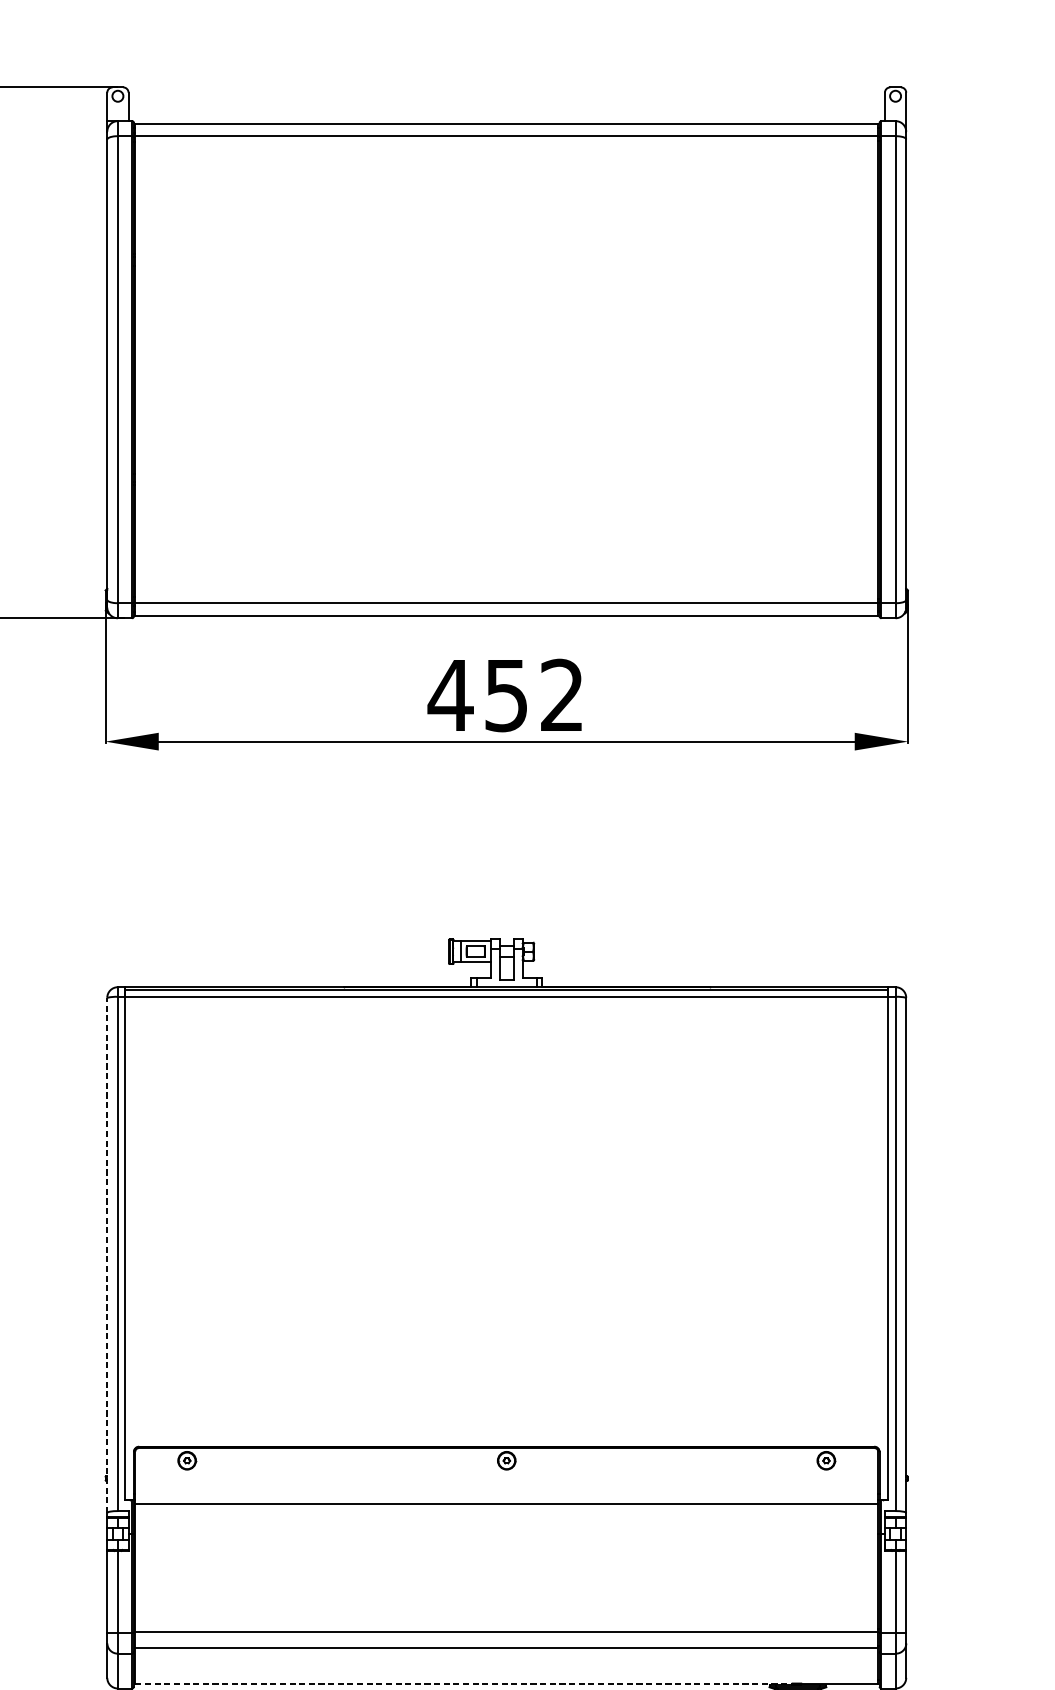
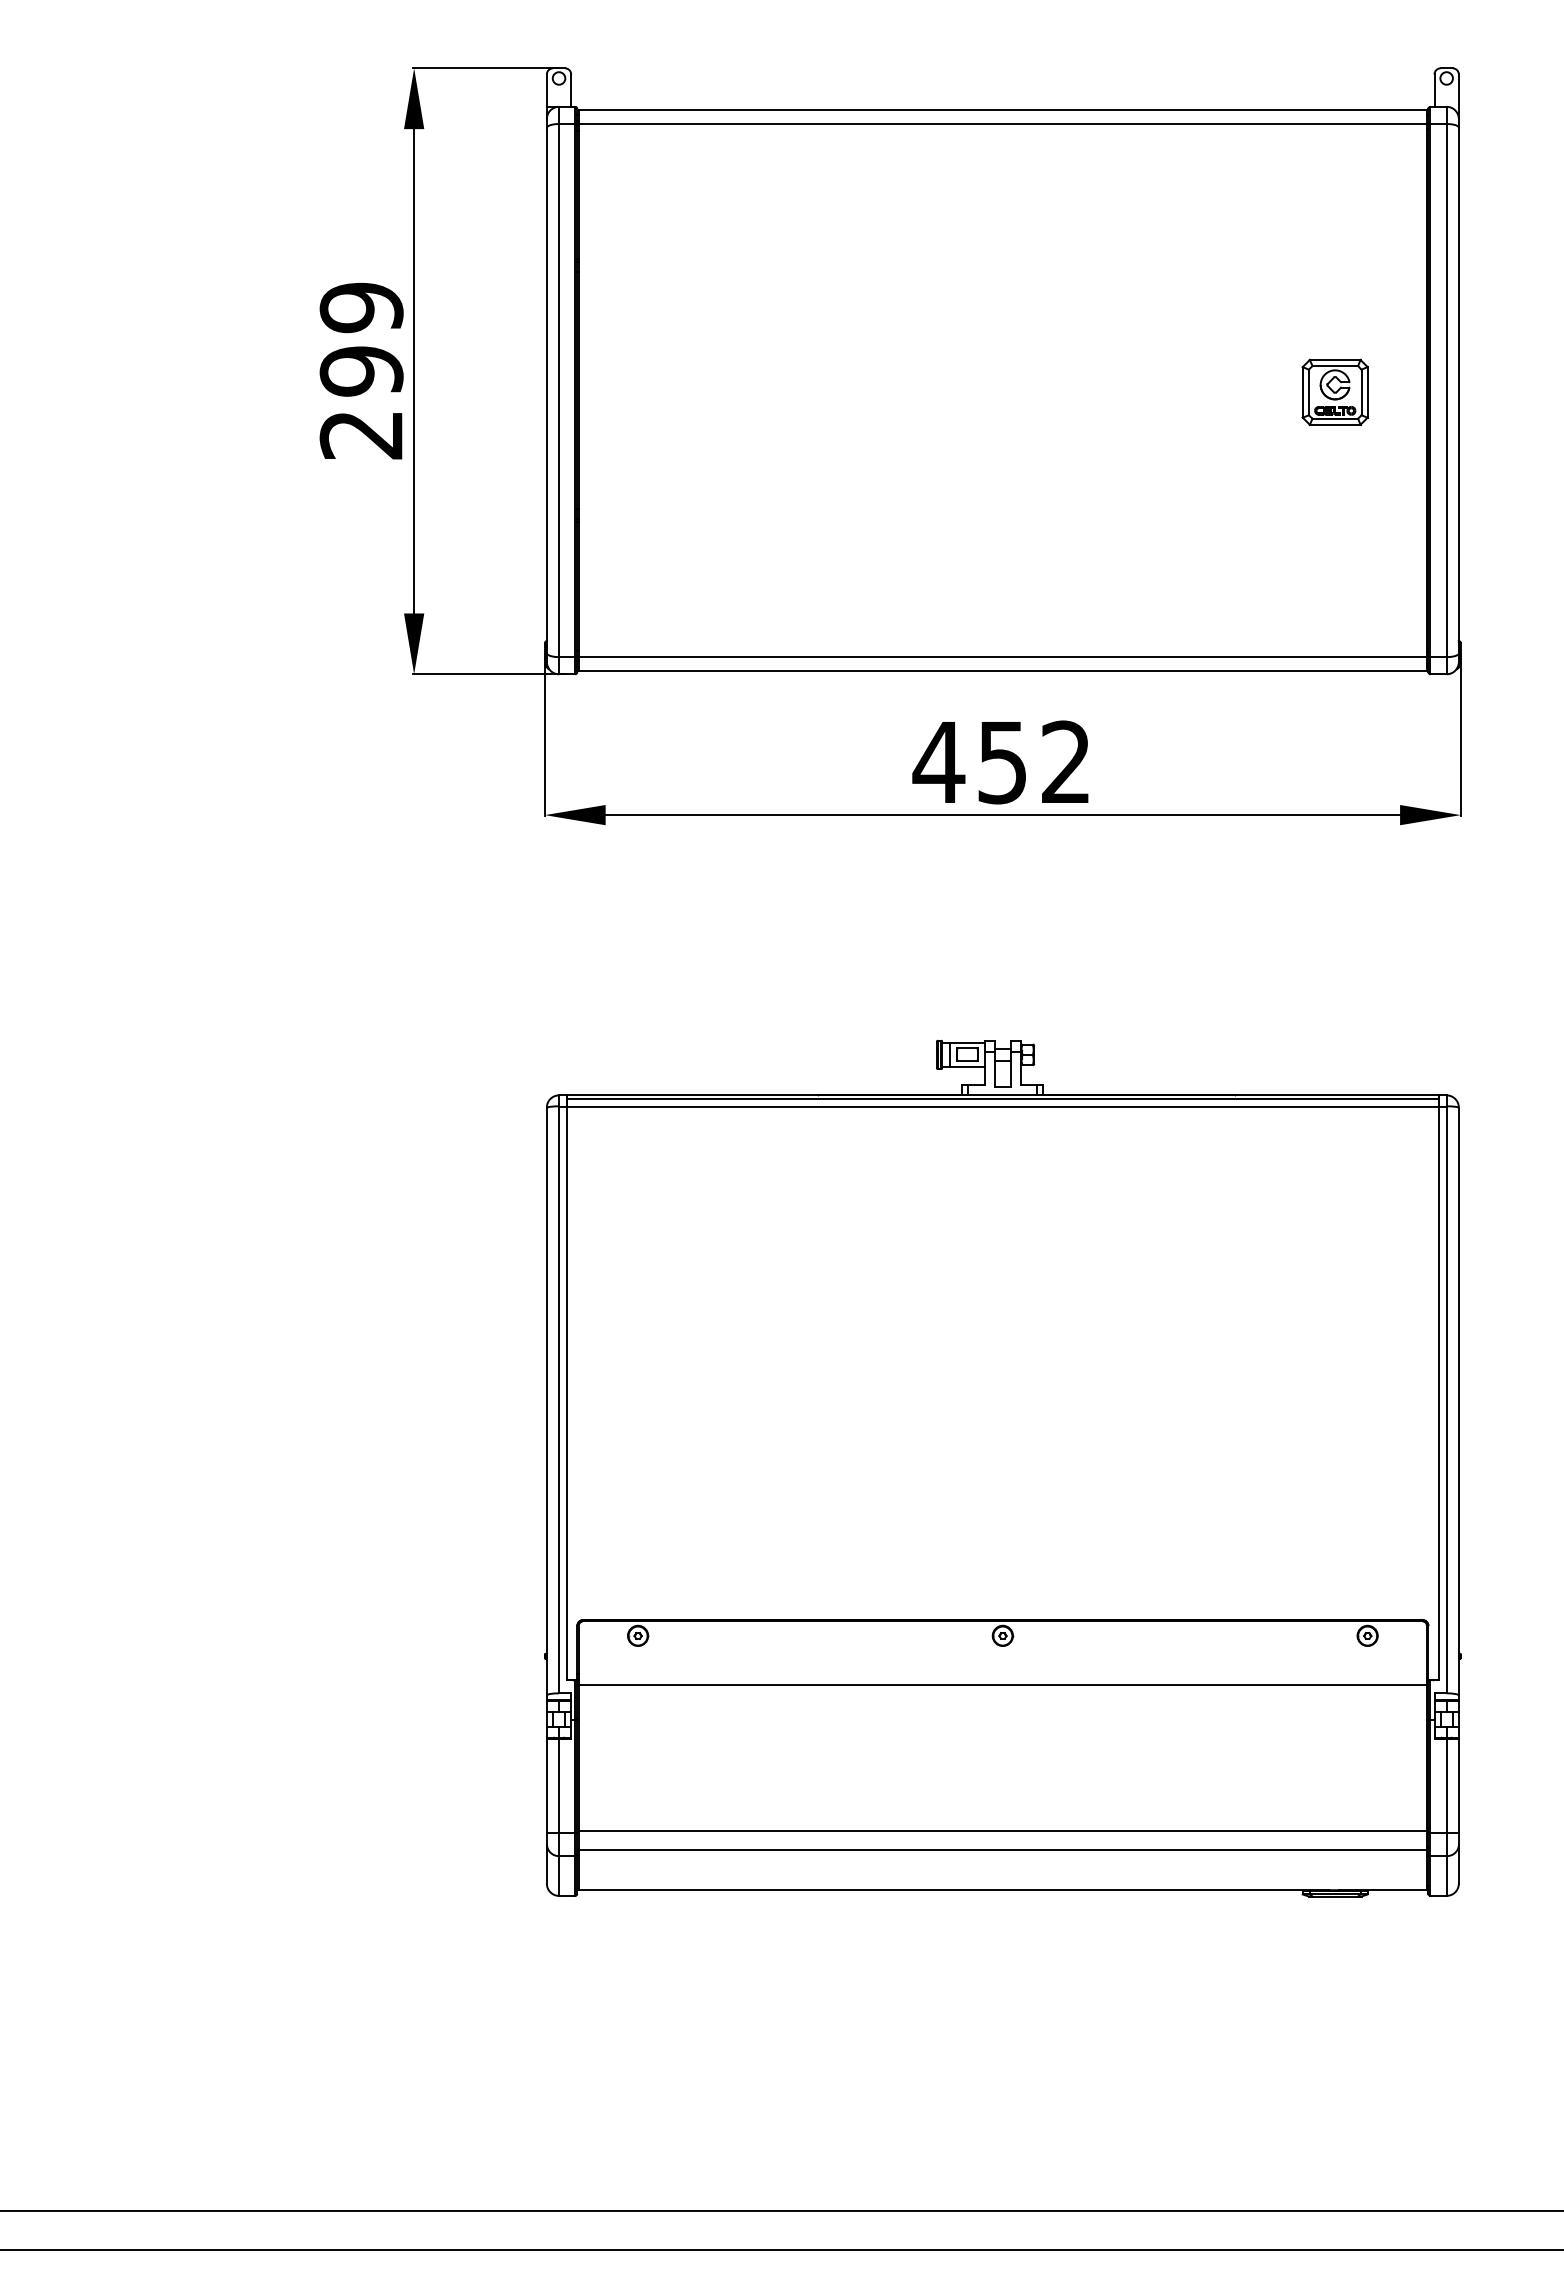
part: (797, 370) -> (1334, 391), added
line: (106, 1255) -> (546, 1401), dashed -> solid
line: (463, 1683) -> (953, 1890), dashed -> solid

